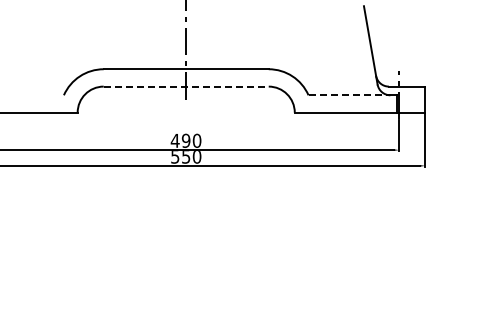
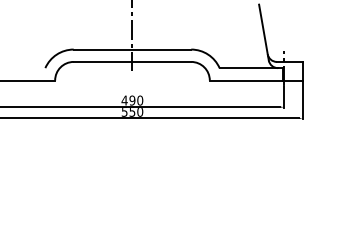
line: (186, 86) -> (132, 61), dashed -> solid
line: (349, 95) -> (248, 68), dashed -> solid

